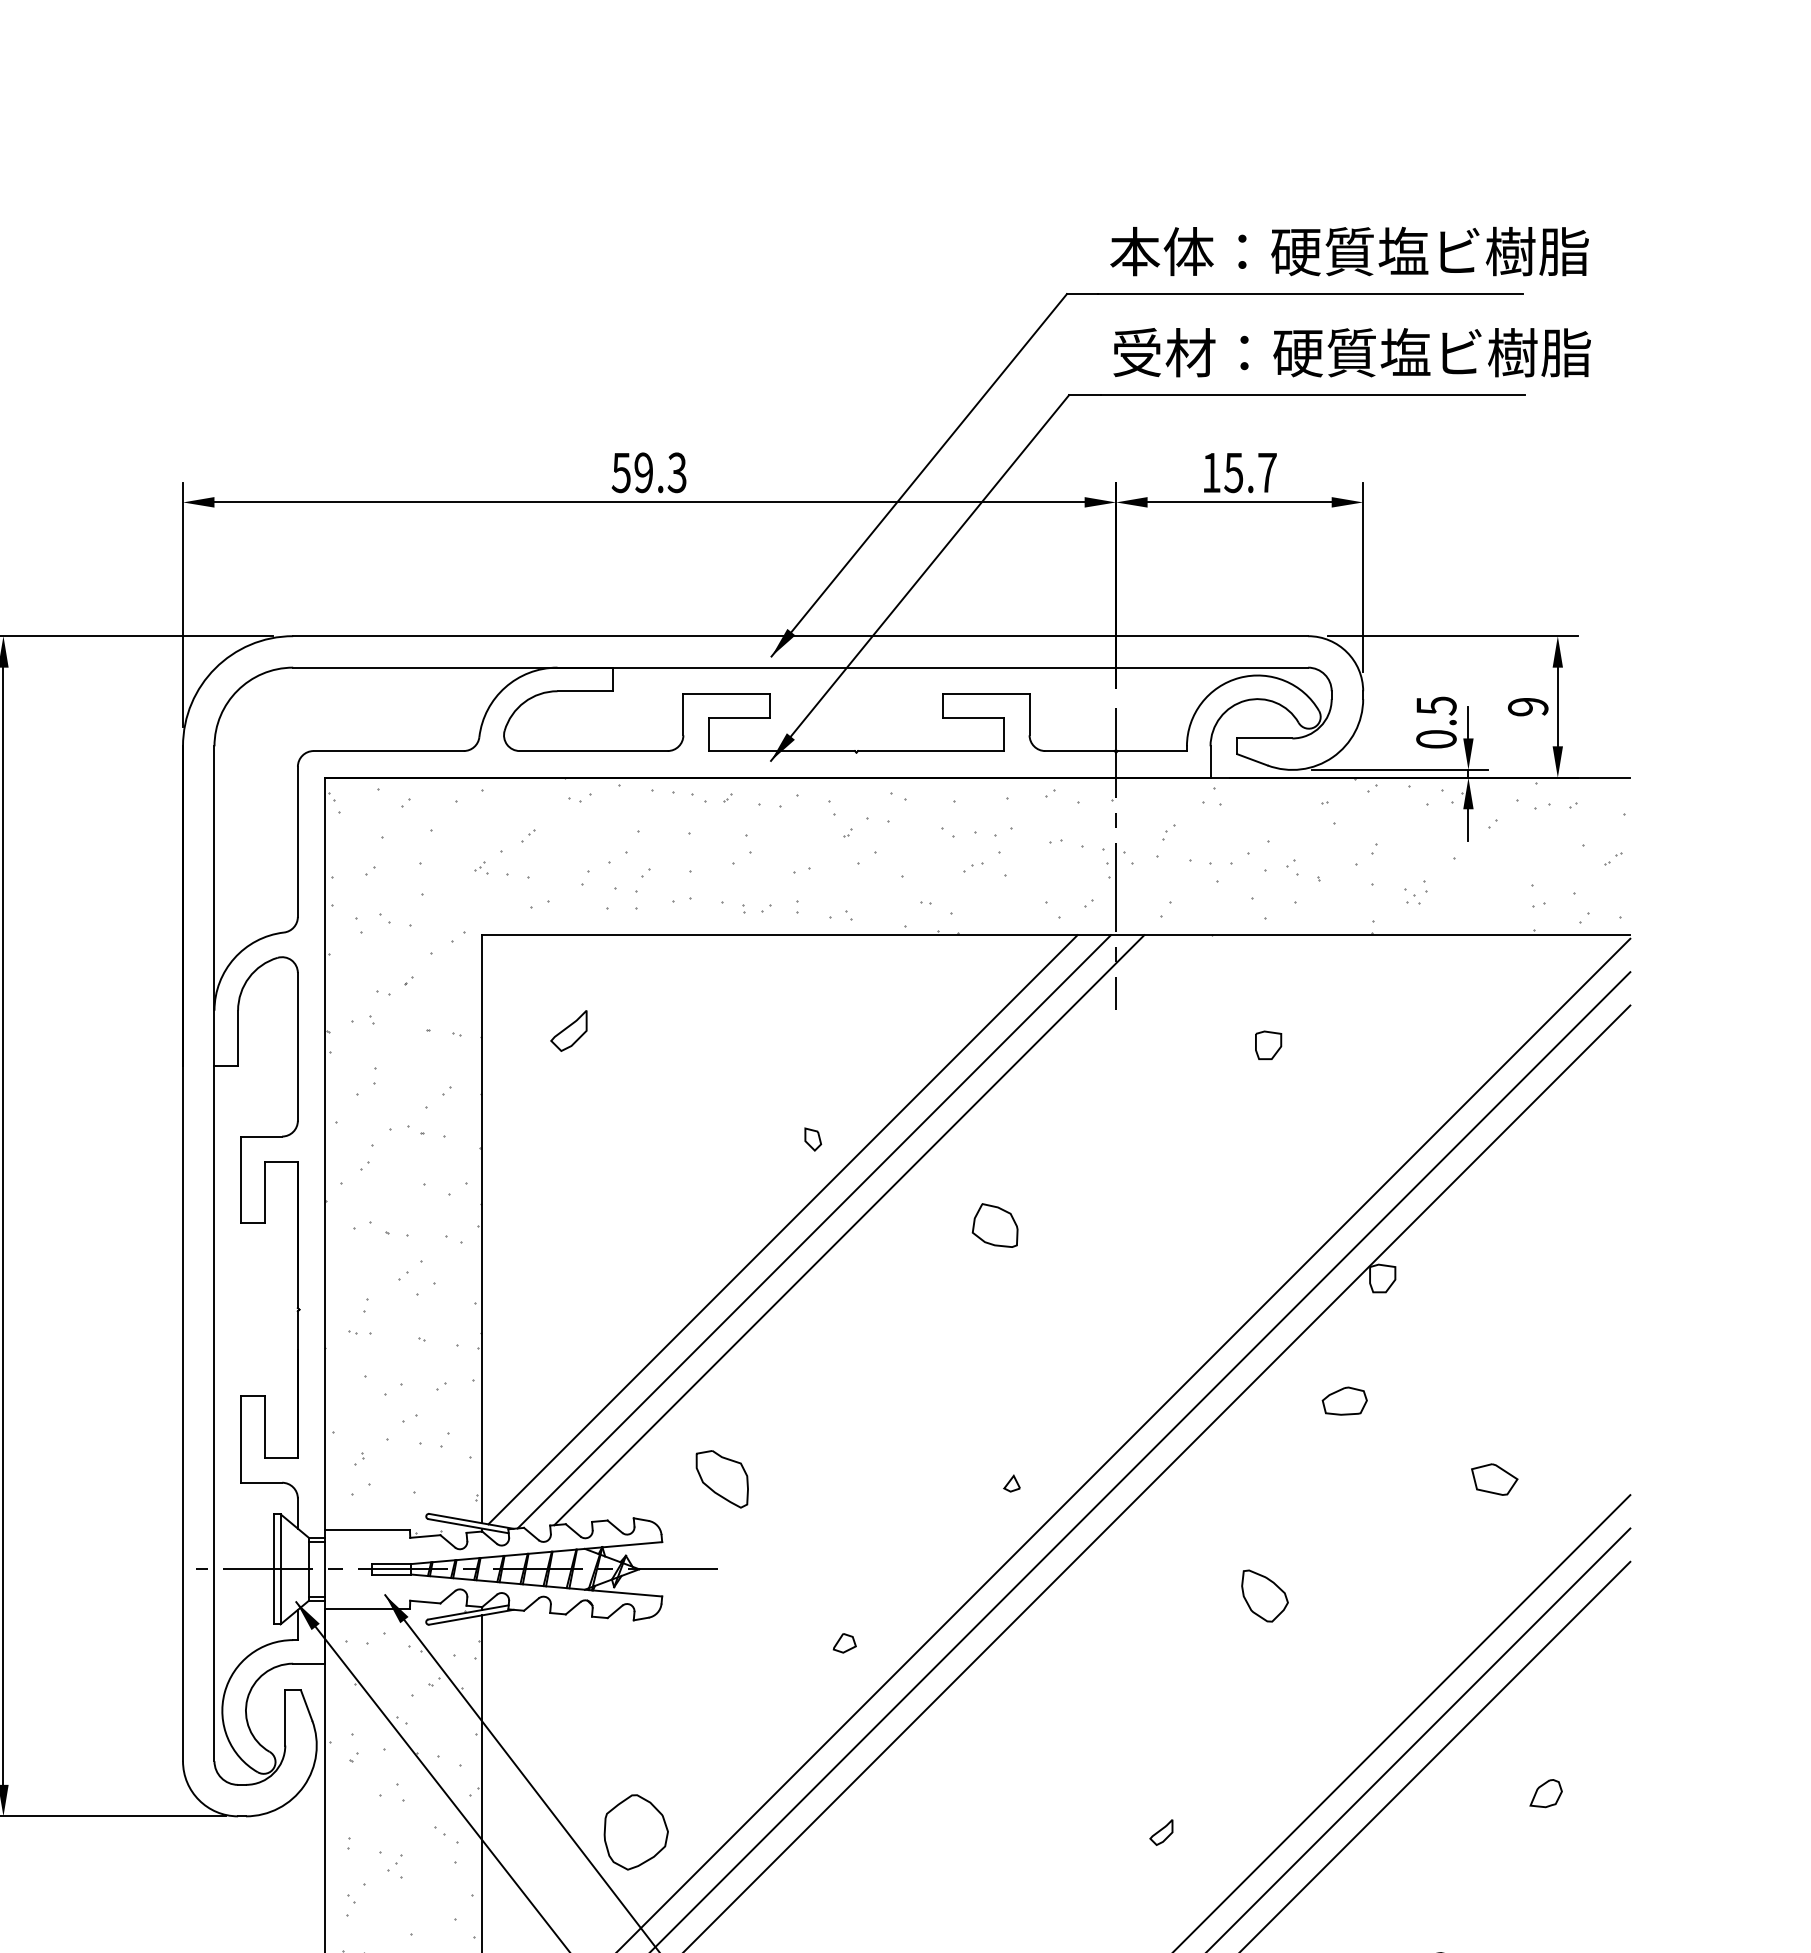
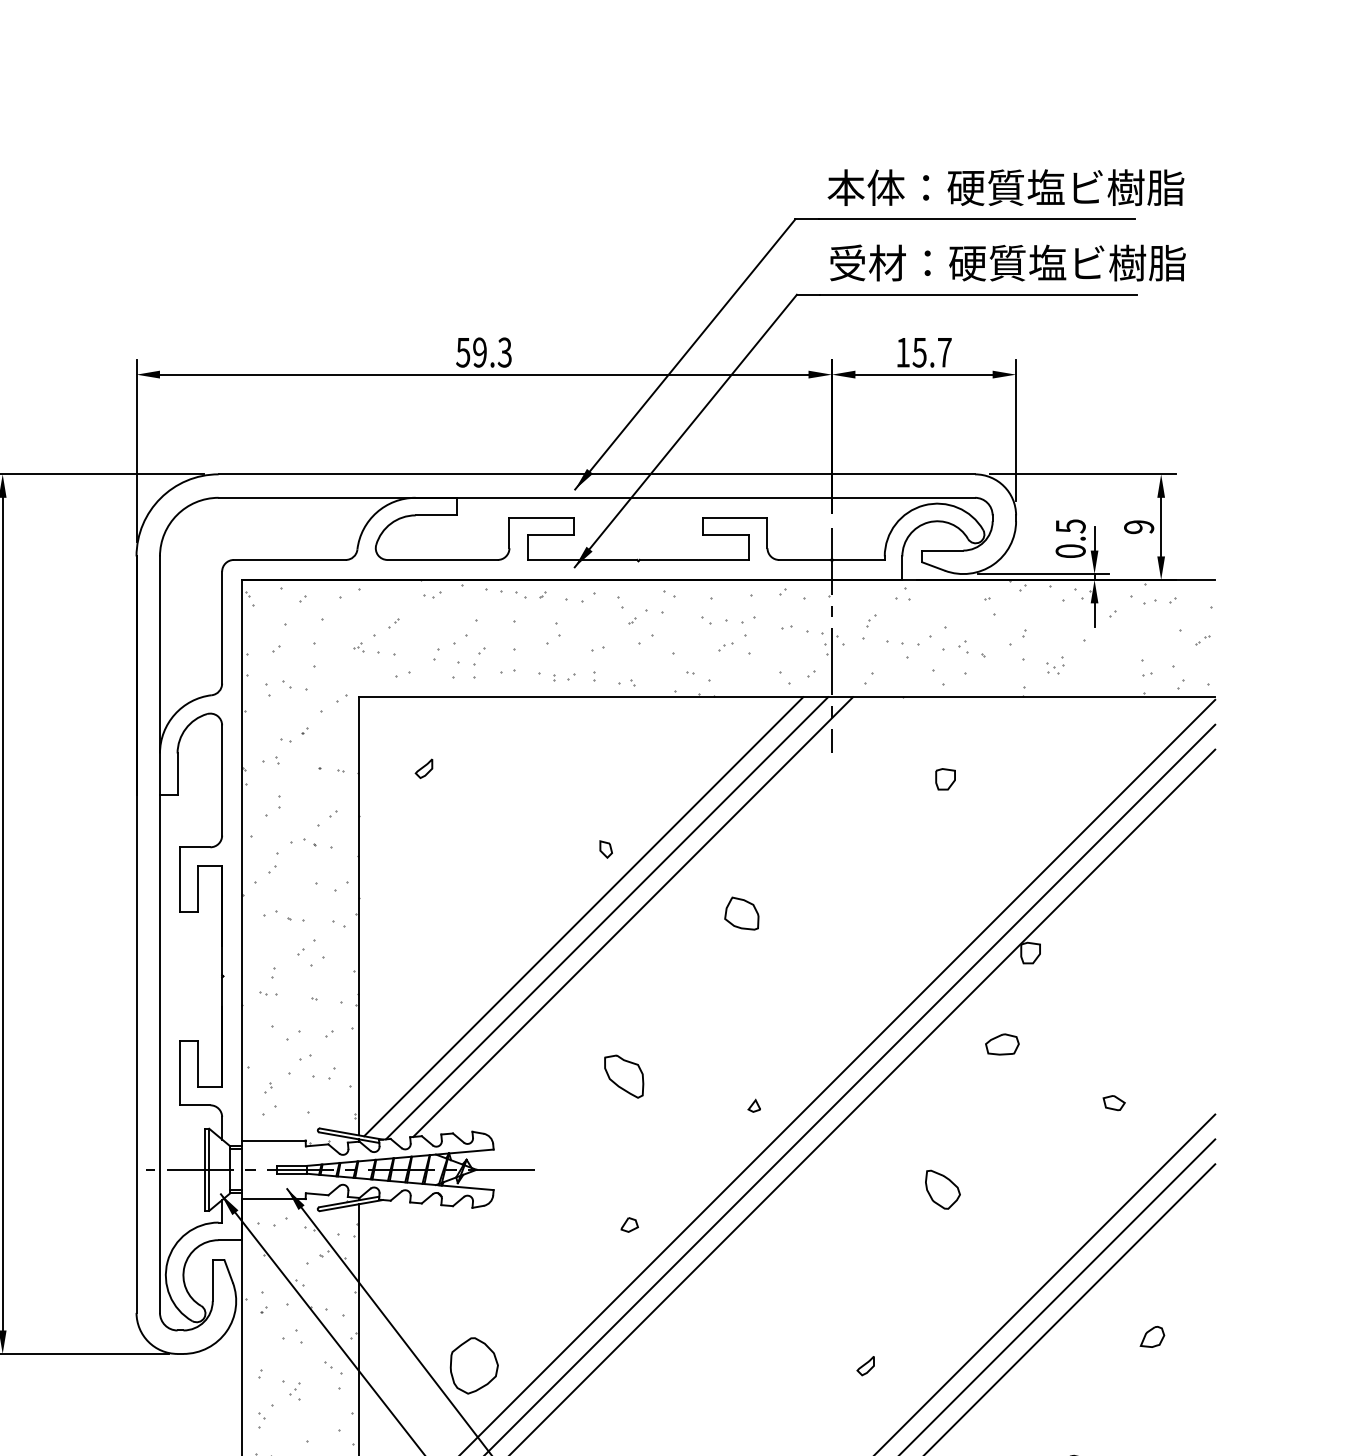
part: (568, 1031) -> (423, 768), size x0.62
part: (721, 1479) -> (623, 1076), moved
part: (1494, 1479) -> (1113, 1102), size x0.62

